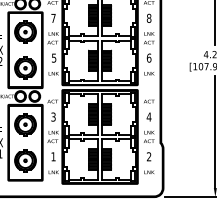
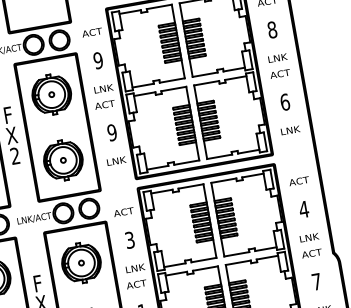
text: (53, 17) -> (98, 58), 7 -> 9
text: (53, 57) -> (110, 131), 5 -> 9
text: (148, 156) -> (315, 281), 2 -> 7

